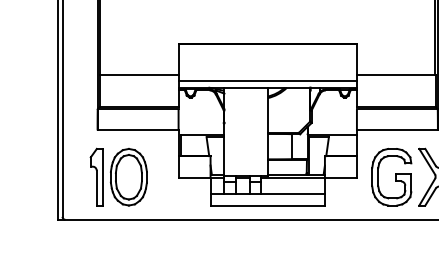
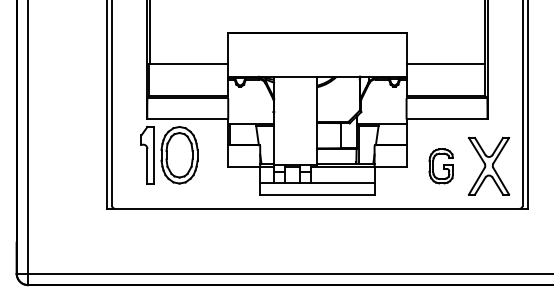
line: (267, 80) -> (317, 69), removed
part: (118, 176) -> (169, 154), moved
part: (390, 177) -> (440, 166), size x0.6

